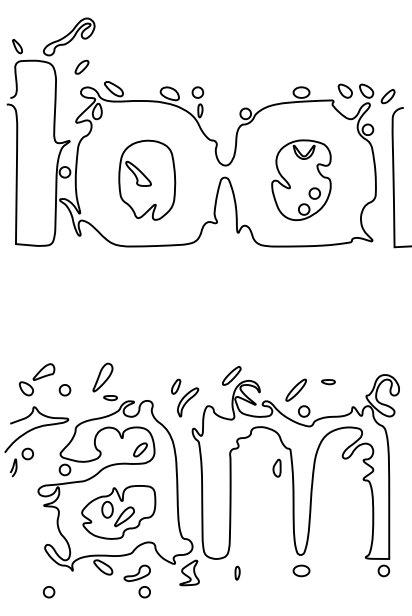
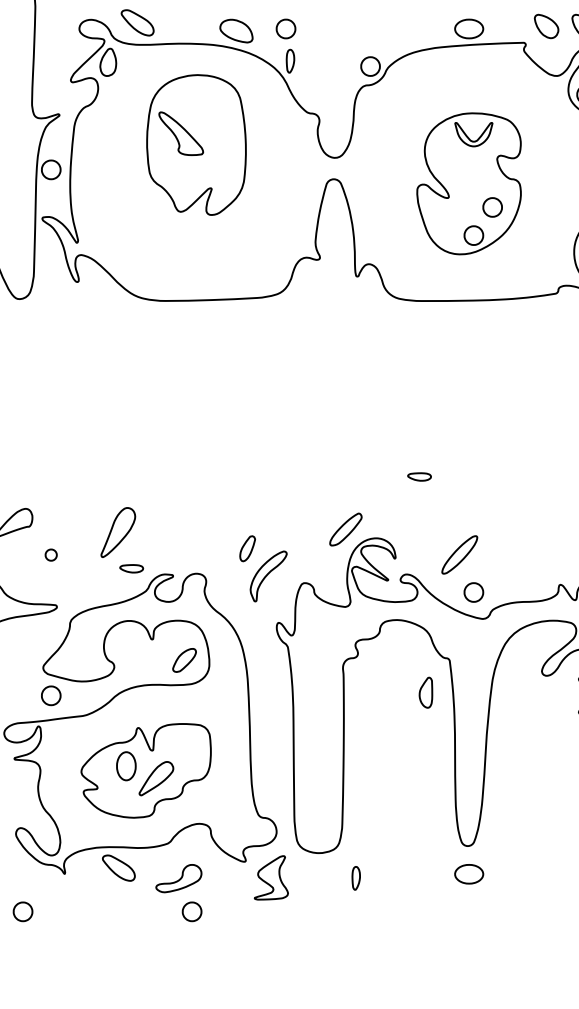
part: (147, 179) -> (196, 143), moved
part: (328, 382) -> (419, 477), moved
part: (64, 390) -> (50, 555), size x0.6

